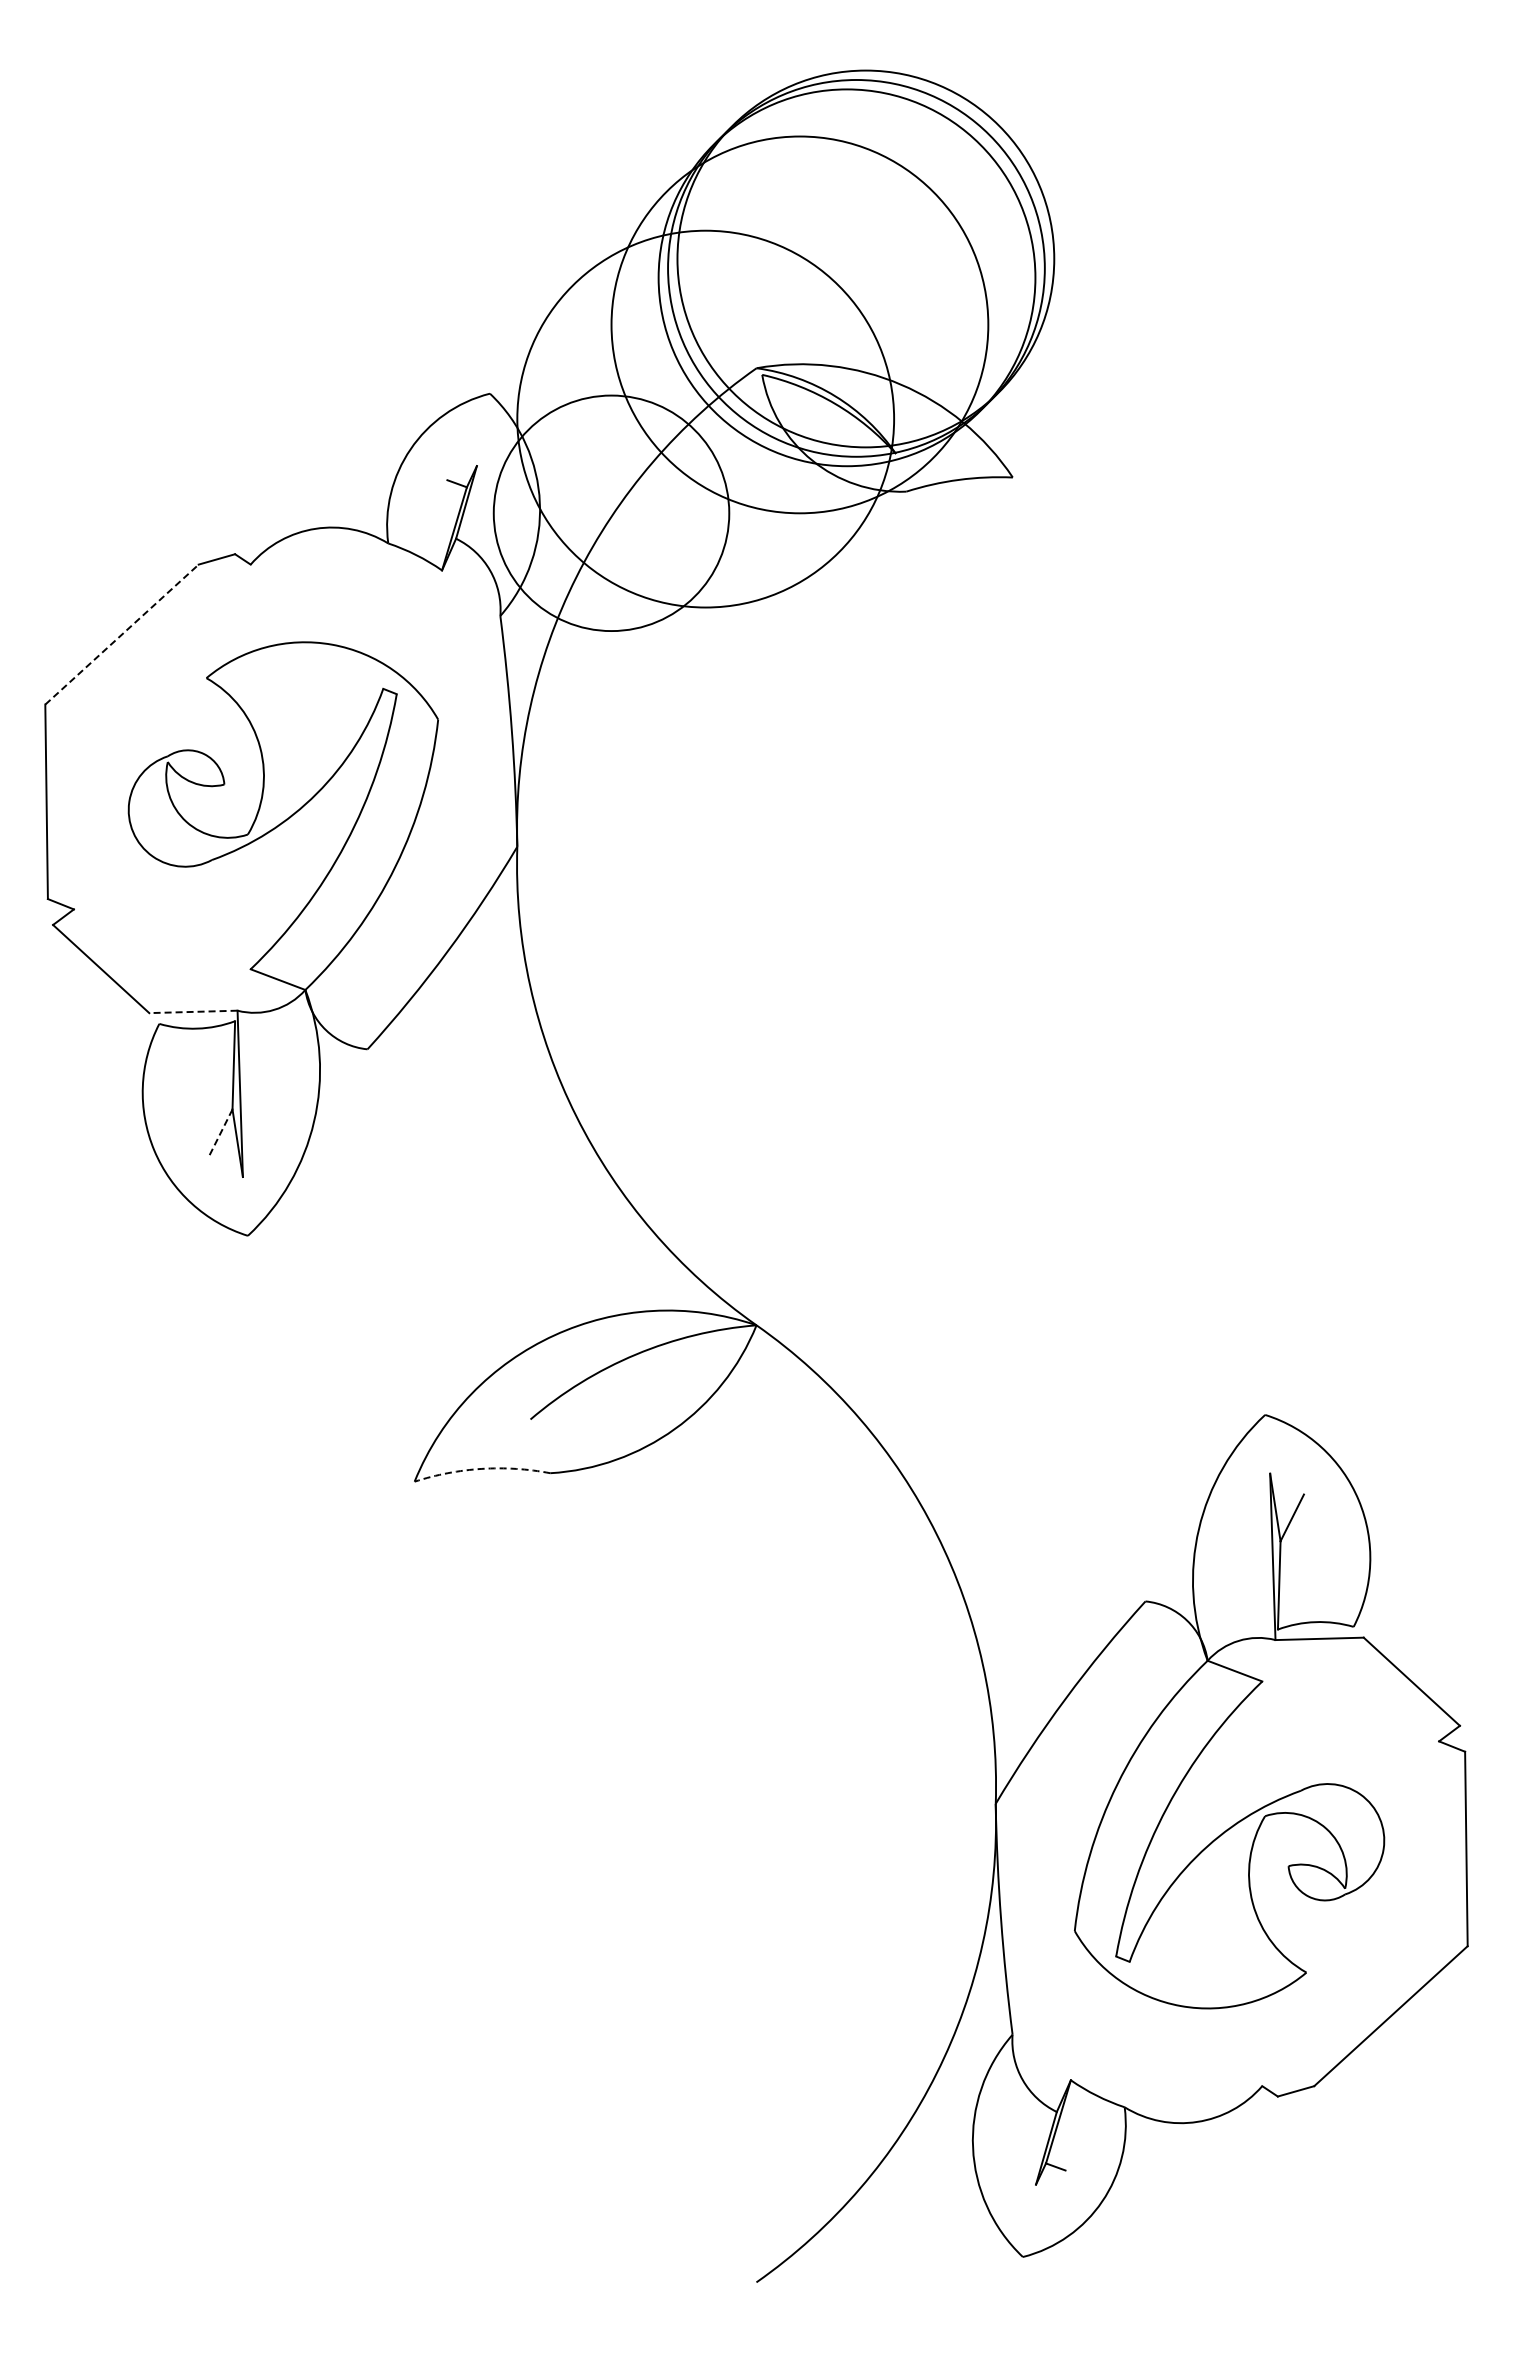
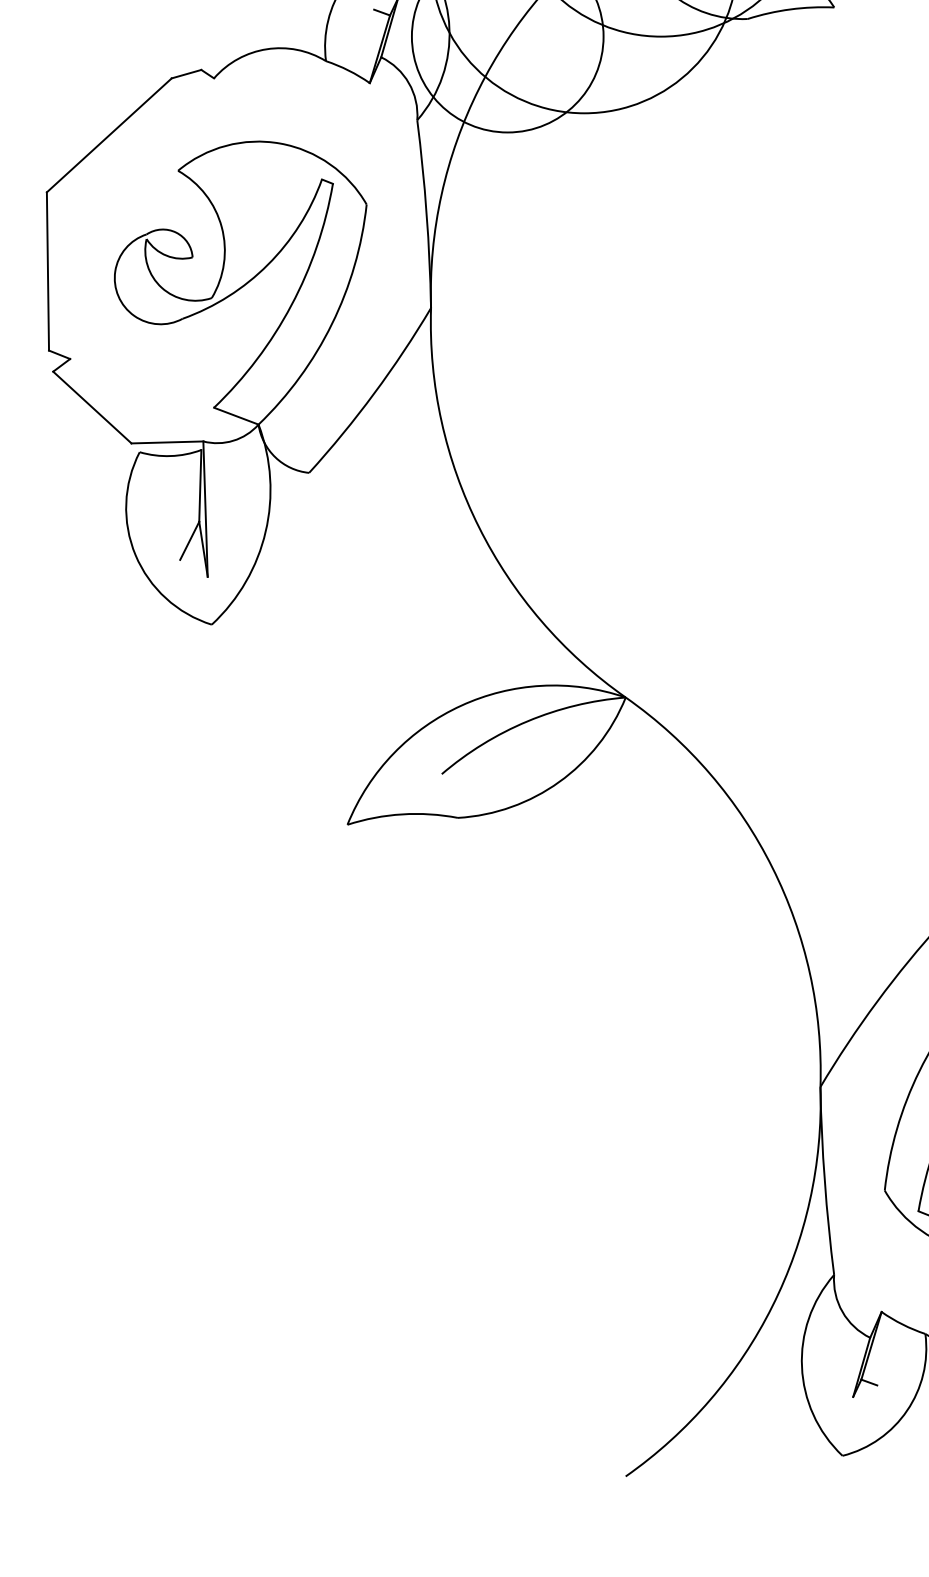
line: (122, 634) -> (109, 135), dashed -> solid
line: (192, 1011) -> (166, 442), dashed -> solid
line: (220, 1133) -> (189, 541), dashed -> solid
arc: (481, 1468) -> (401, 814), dashed -> solid

